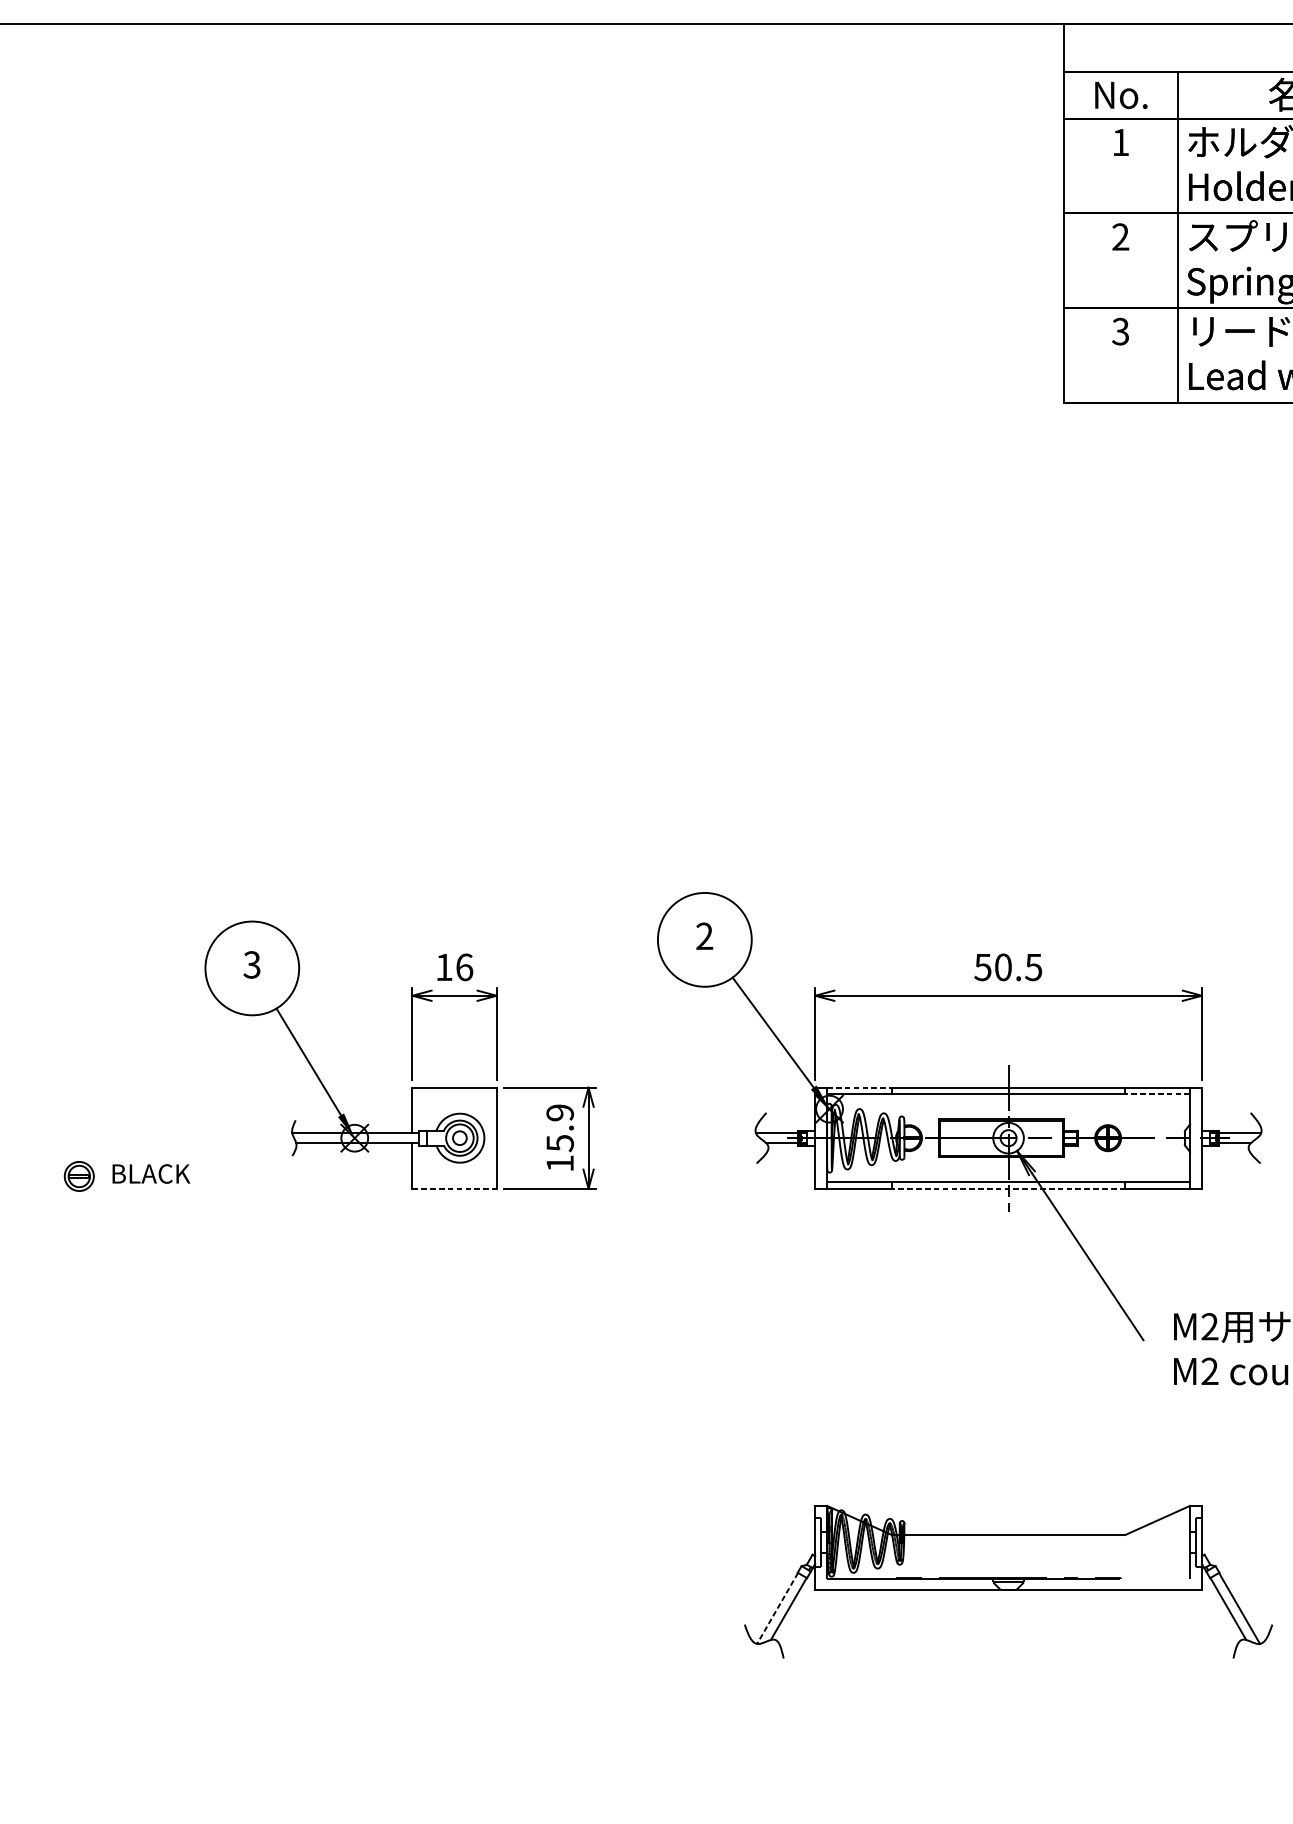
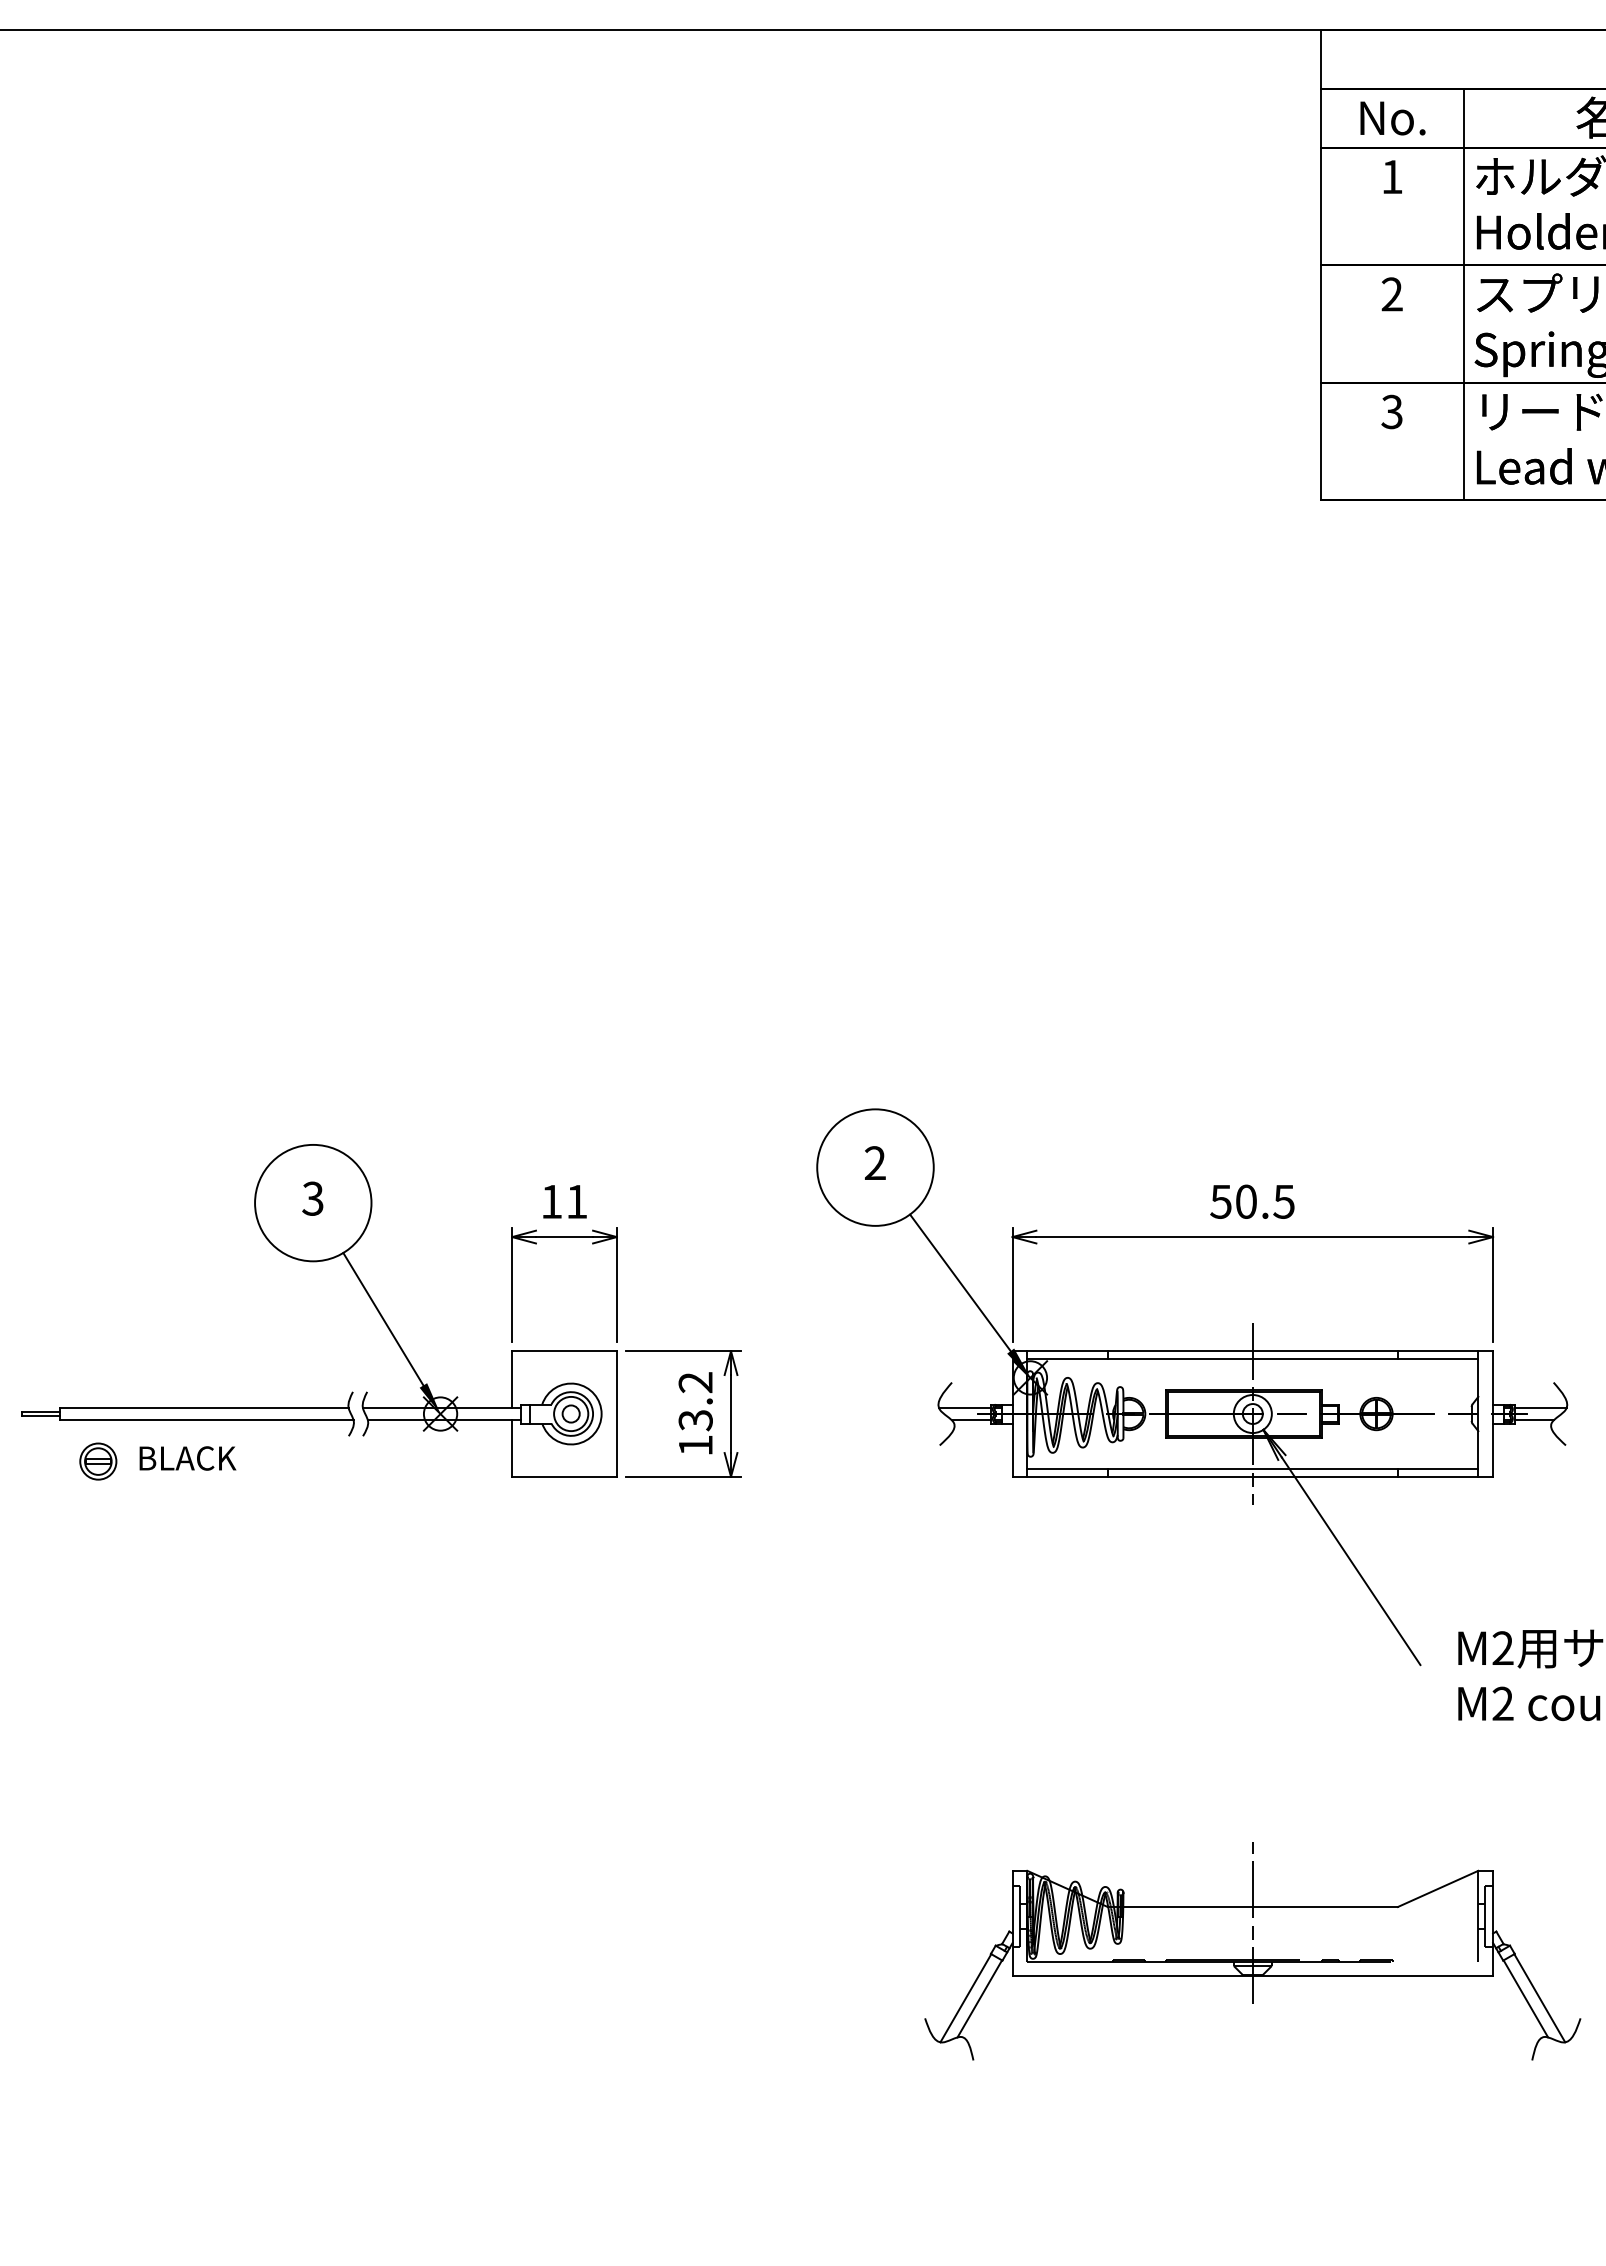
text: (464, 967) -> (577, 1201), 16 -> 11
line: (860, 1087) -> (1068, 1351), dashed -> solid
line: (1157, 1094) -> (1437, 1359), dashed -> solid
text: (559, 1128) -> (695, 1401), 15.9 -> 13.2
part: (151, 1137) -> (187, 1413), added
line: (455, 1188) -> (565, 1476), dashed -> solid
line: (1008, 1188) -> (1252, 1476), dashed -> solid
line: (1008, 1548) -> (1252, 1923), added
line: (777, 1608) -> (965, 1998), dashed -> solid

